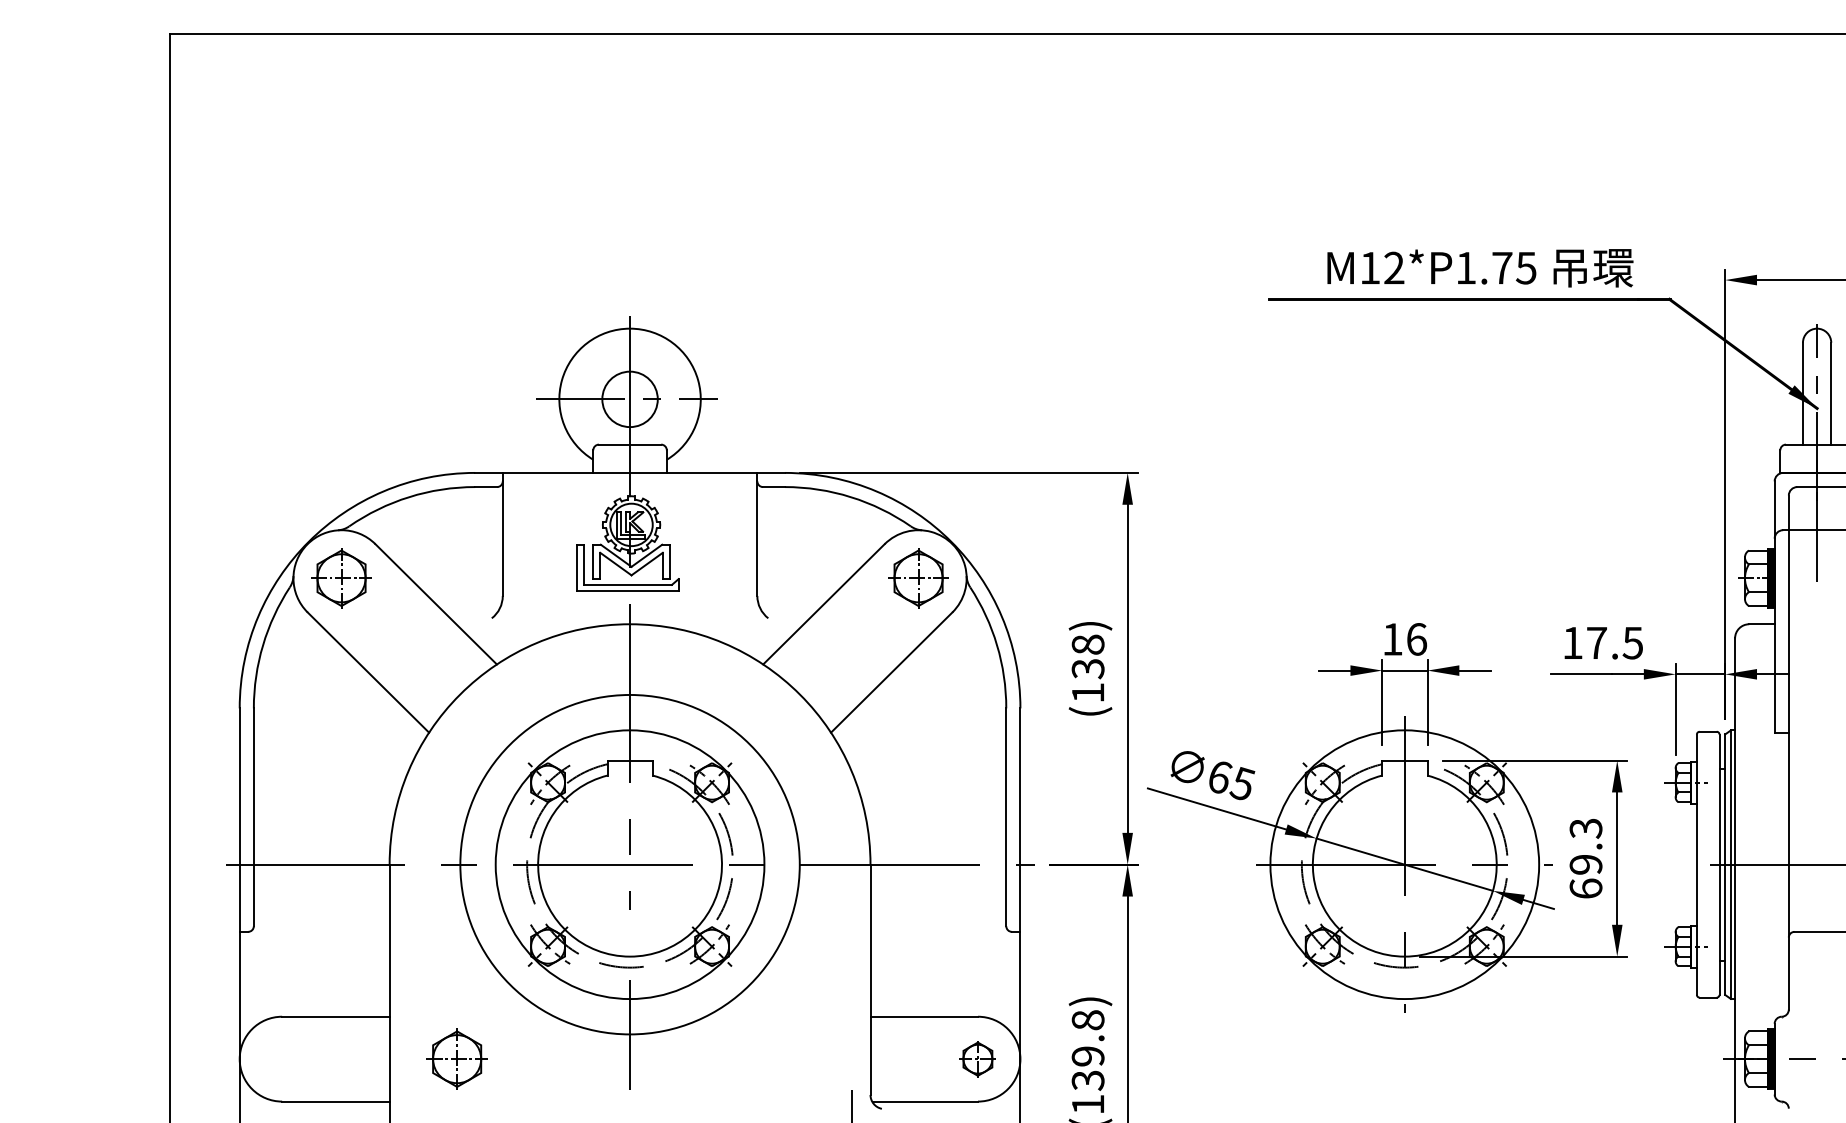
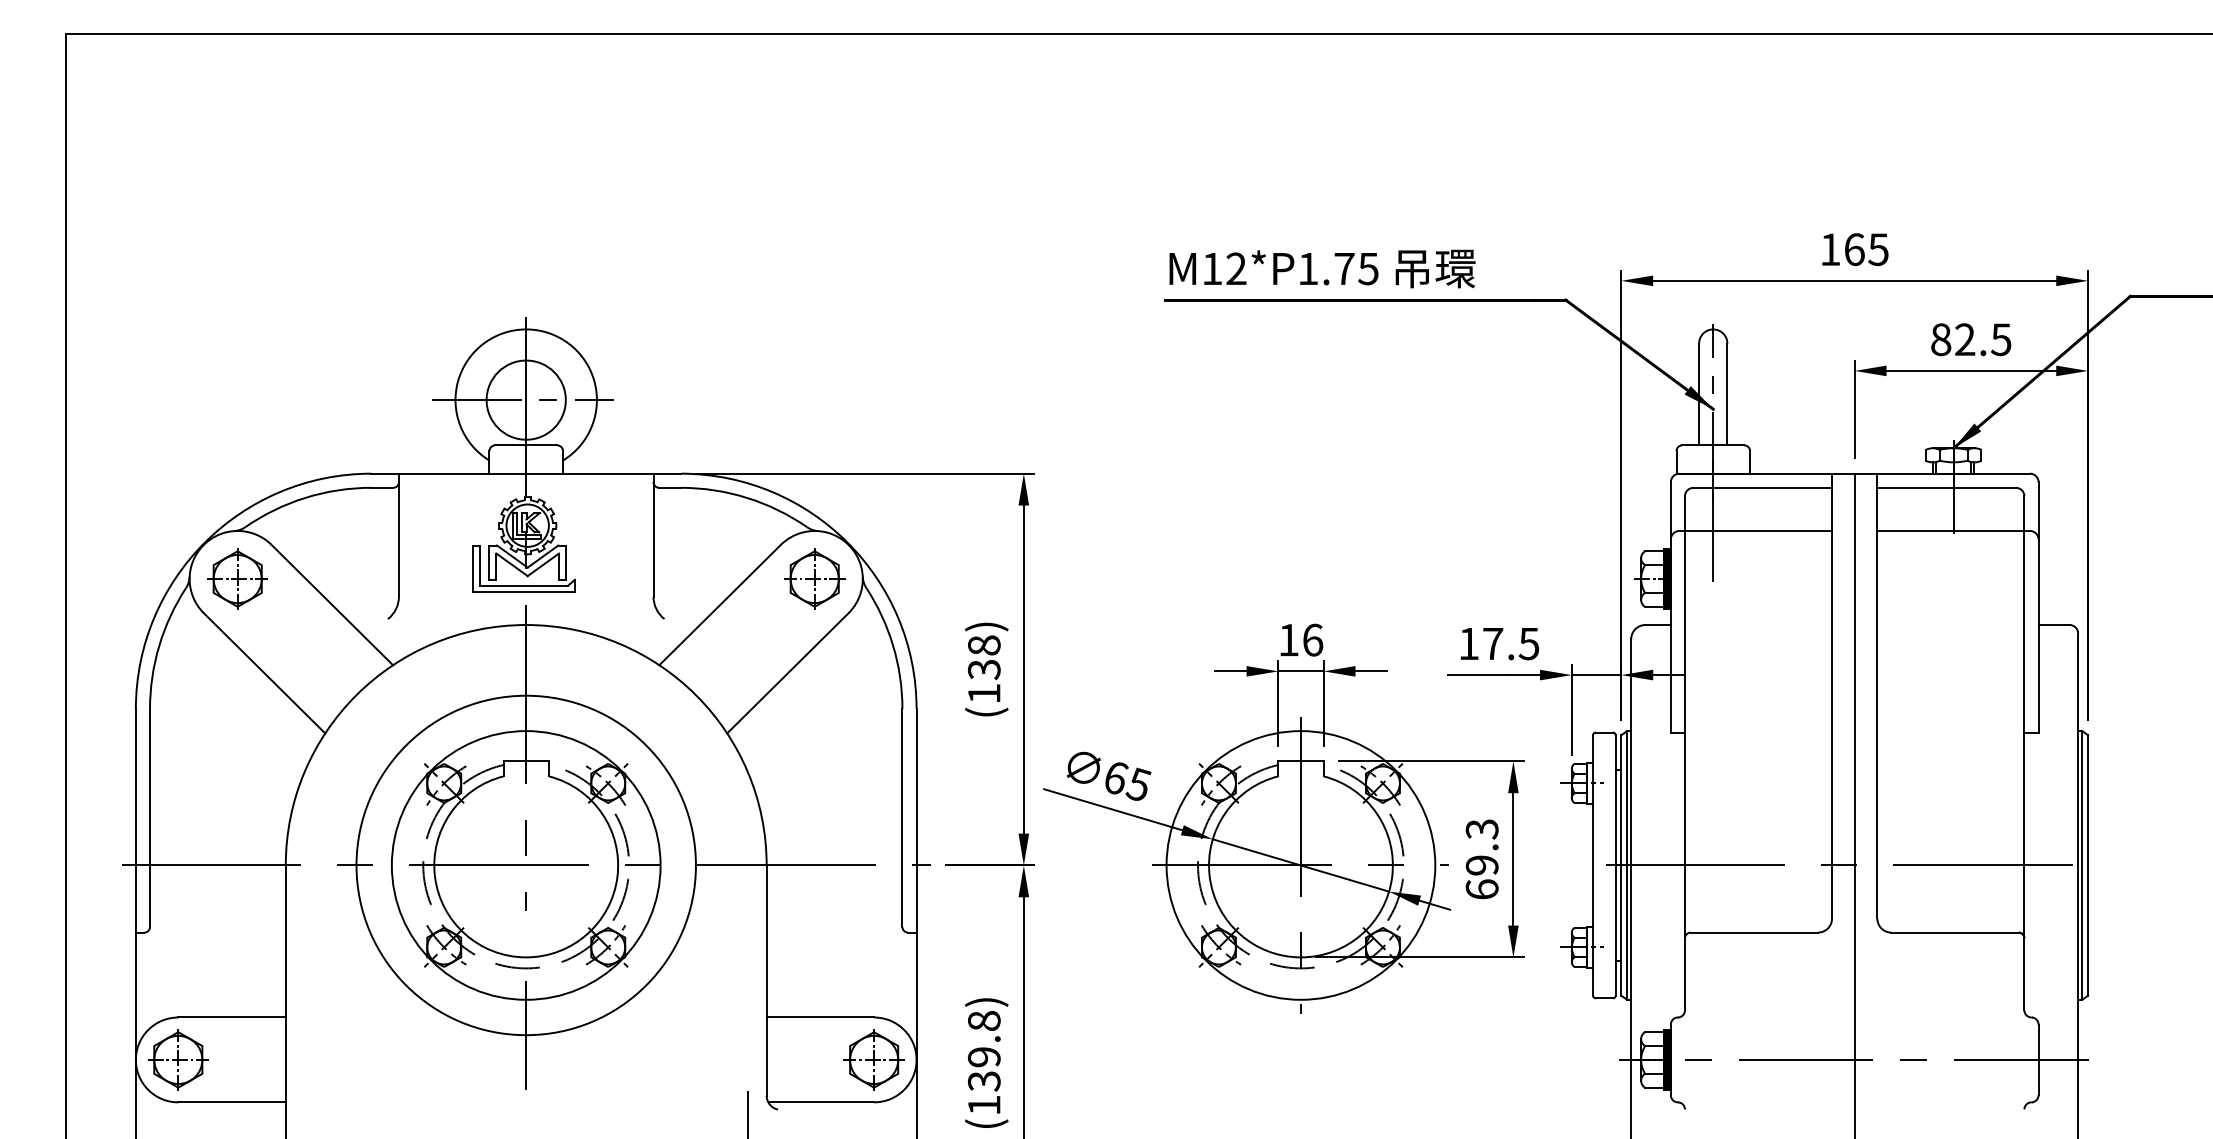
text: (1480, 267) -> (1322, 268), moved
circle: (629, 398) -> (525, 399), size x1.43
part: (457, 1058) -> (178, 1059), moved
part: (977, 1058) -> (873, 1059), size x1.67

